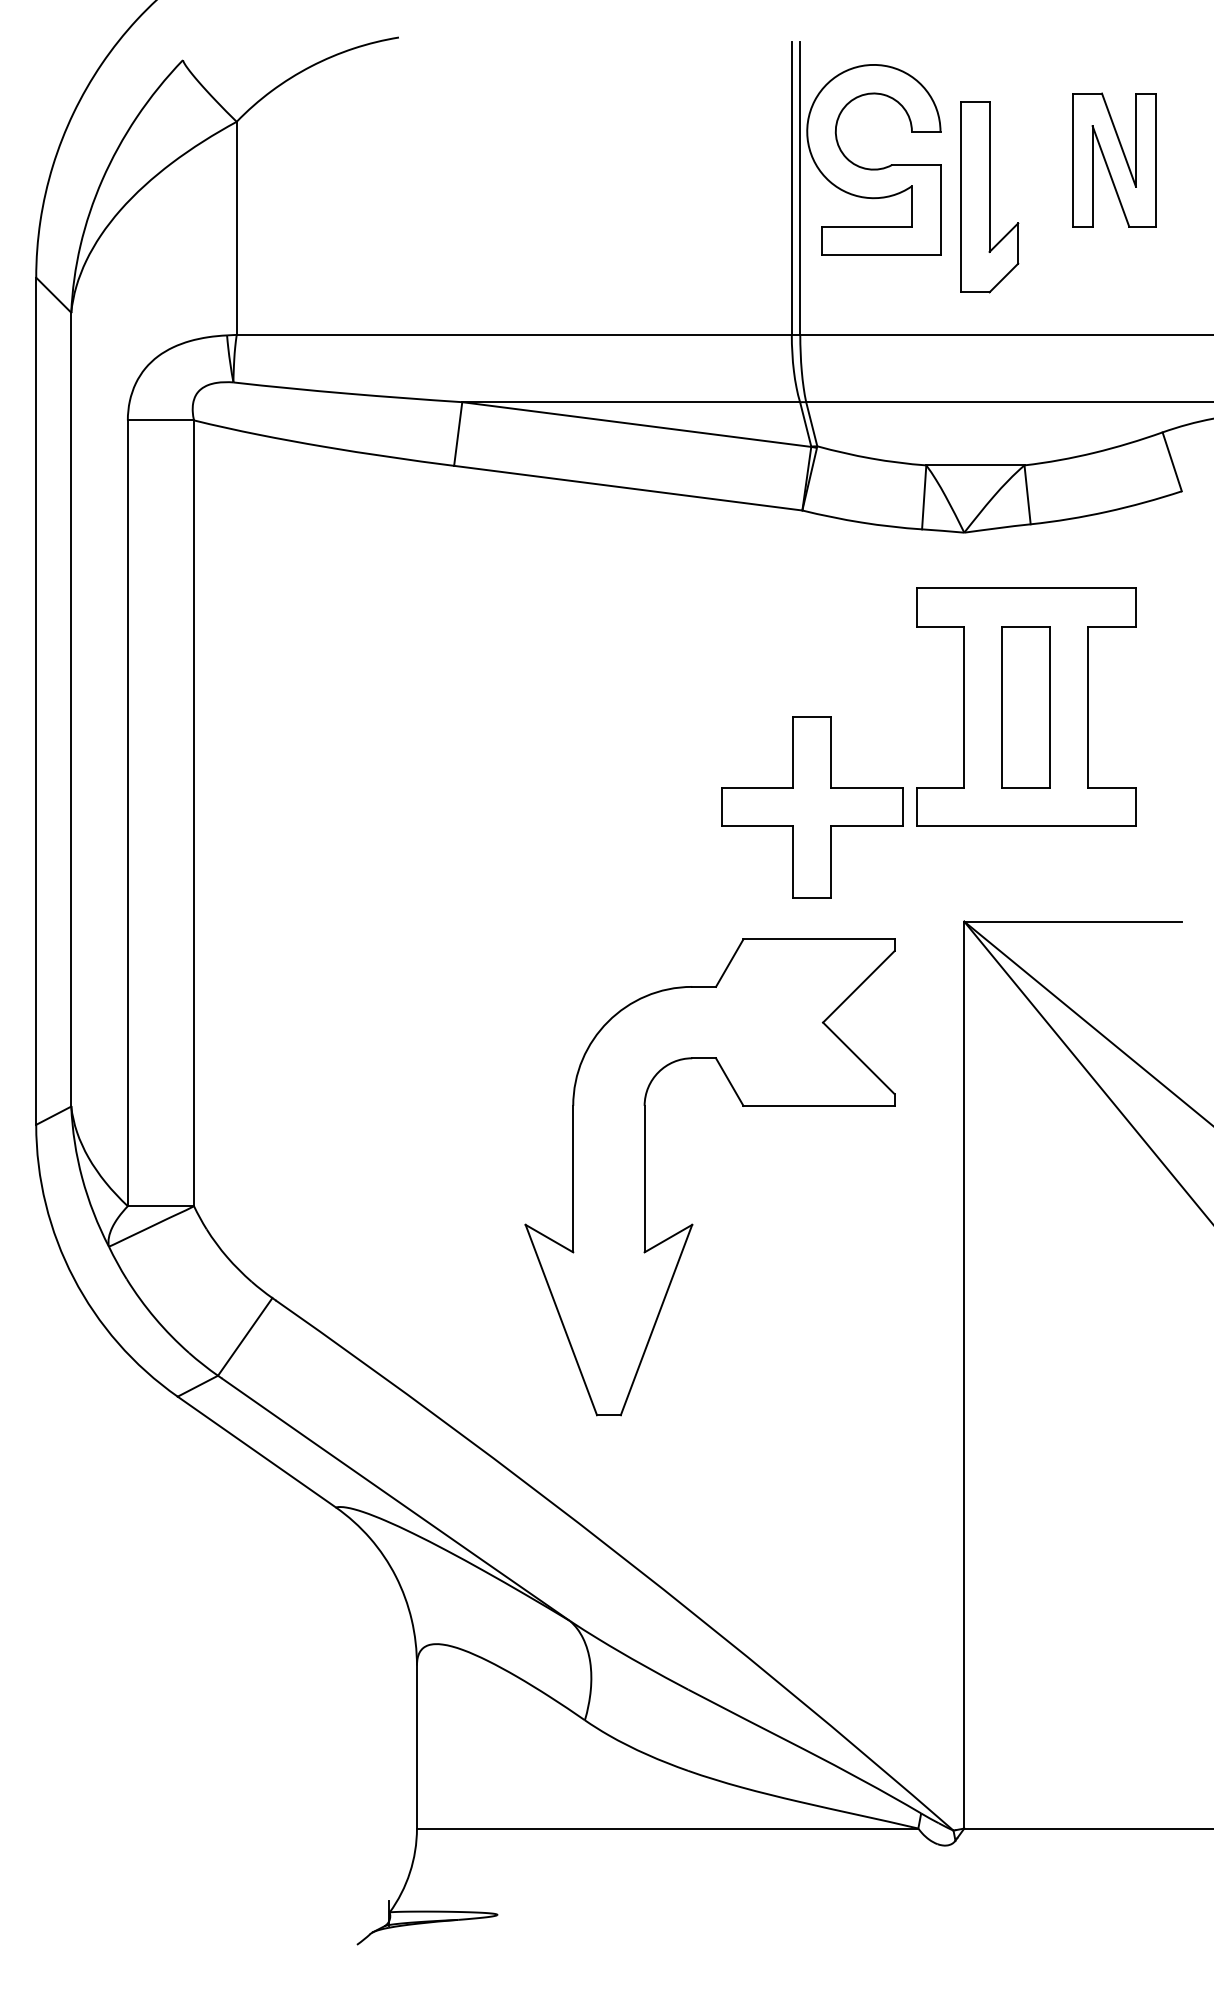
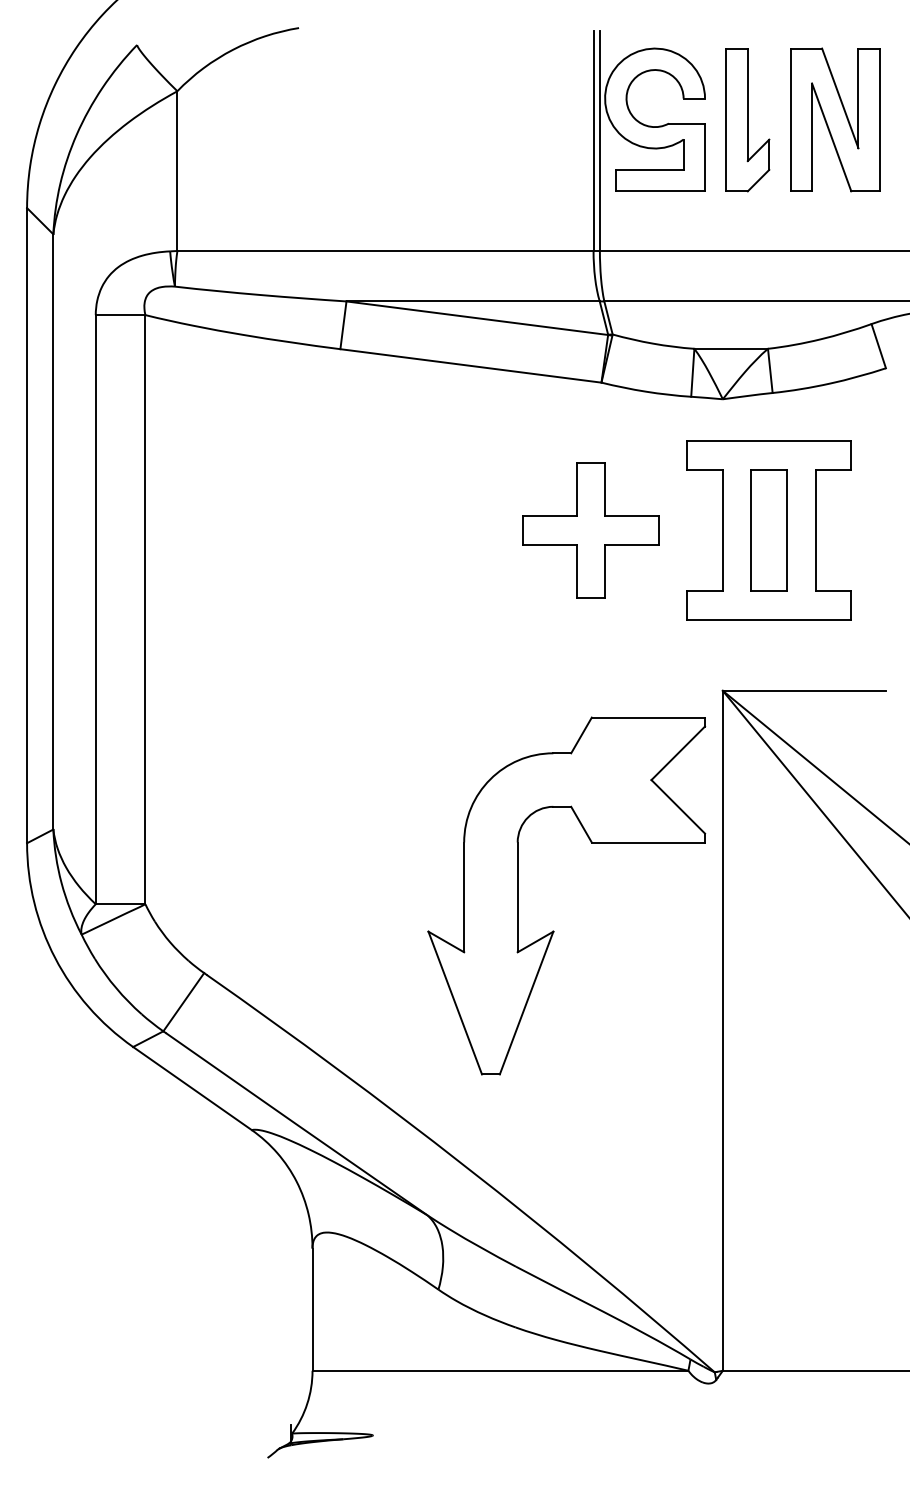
part: (1114, 160) -> (835, 120), size x1.43
part: (989, 197) -> (747, 120), moved
part: (812, 807) -> (591, 530), moved
part: (692, 1223) -> (553, 930), moved

